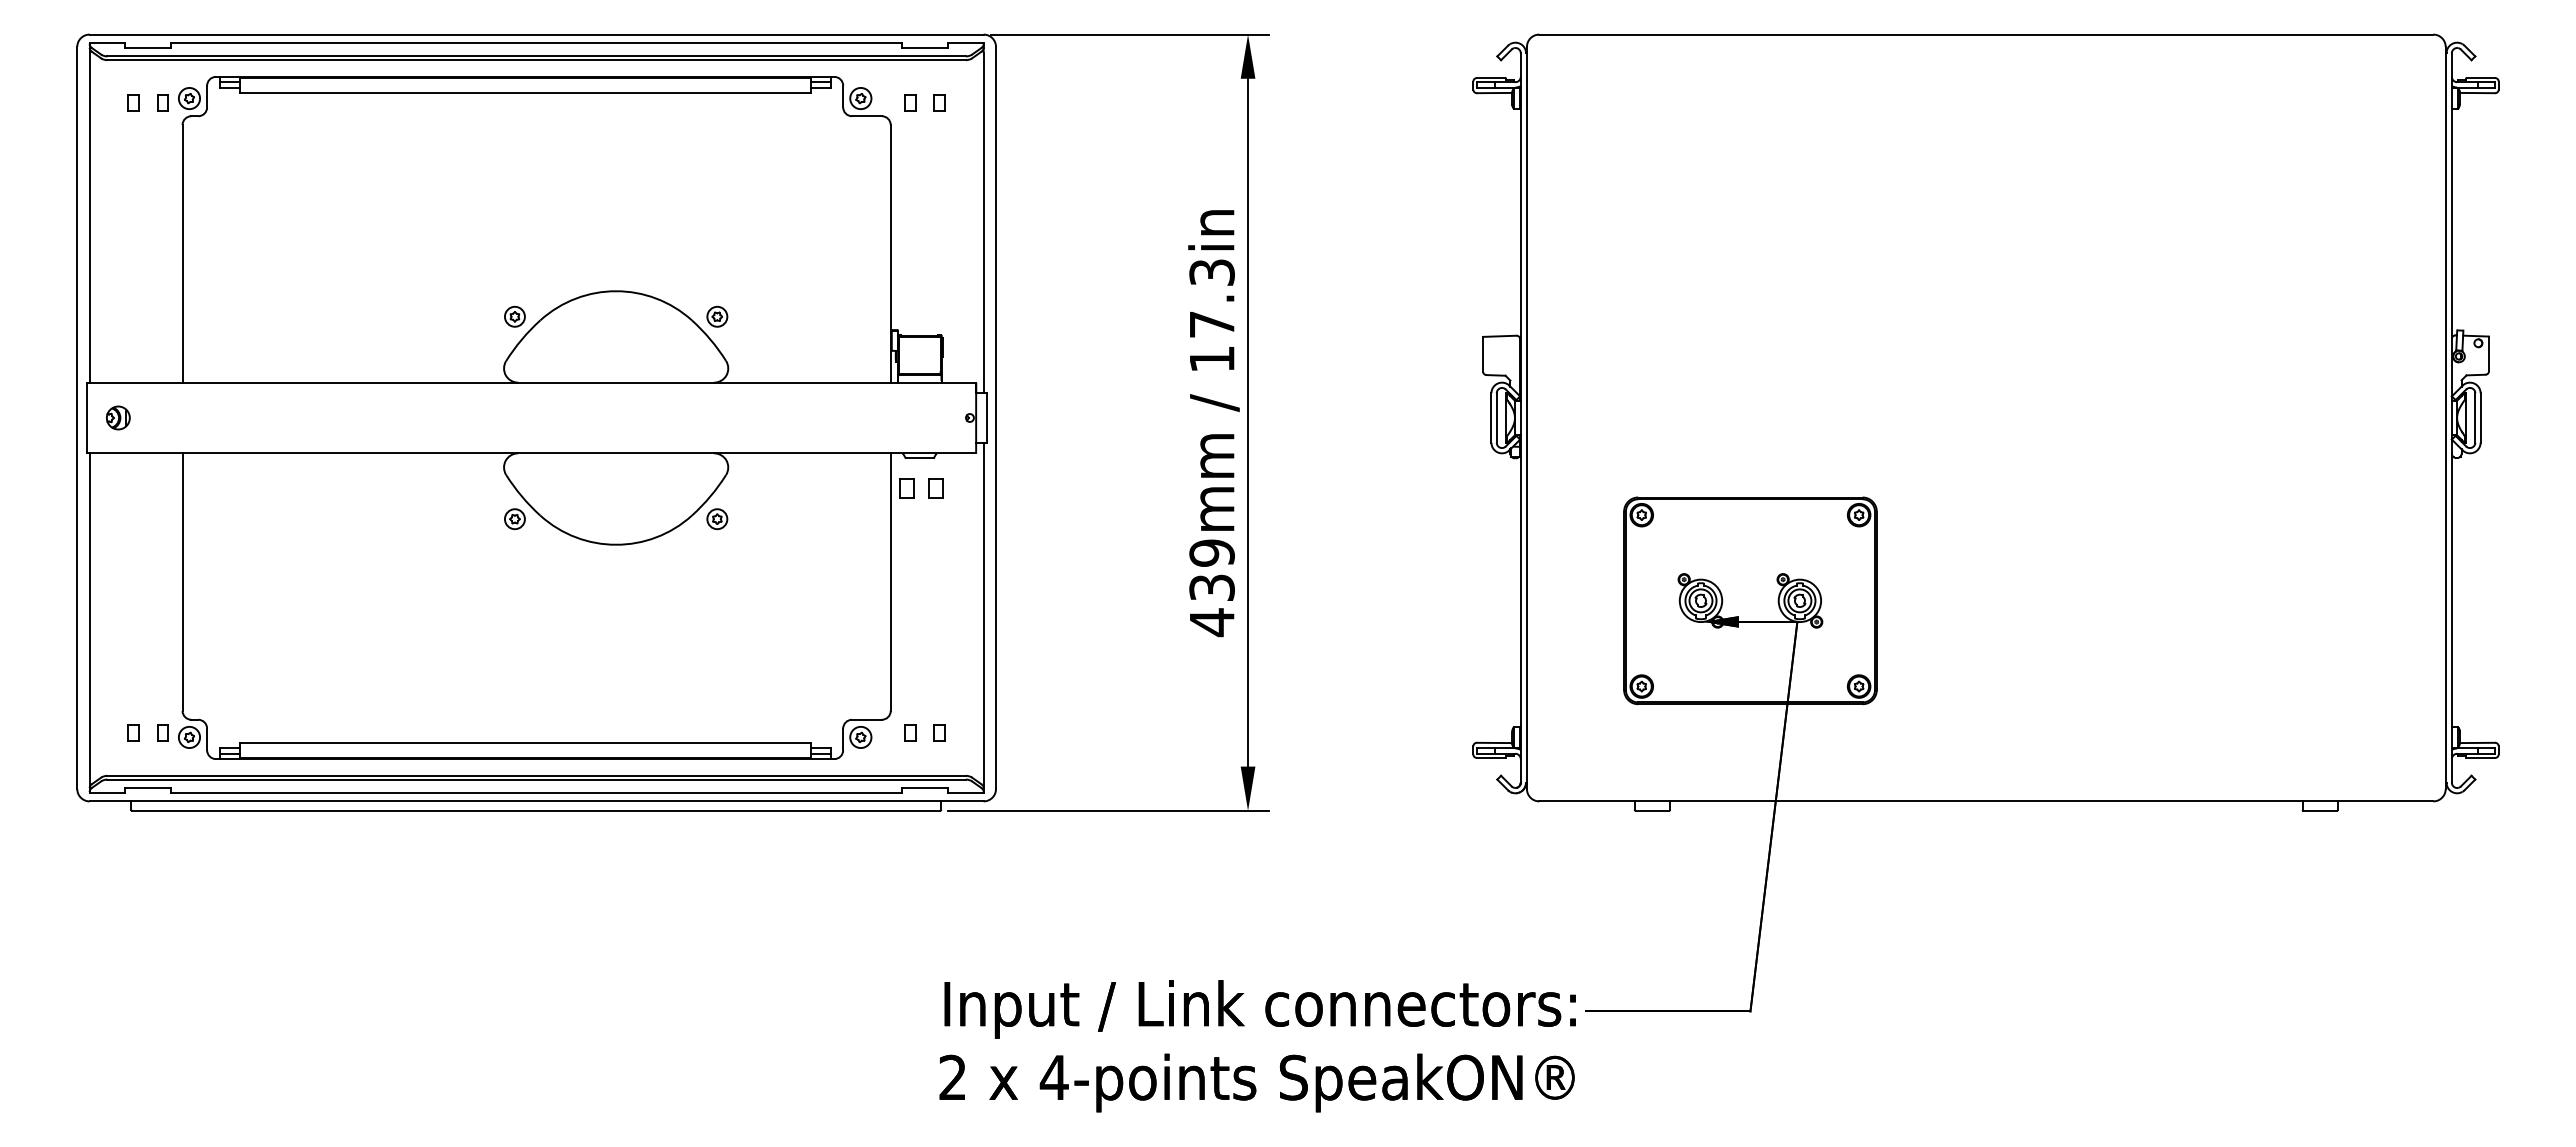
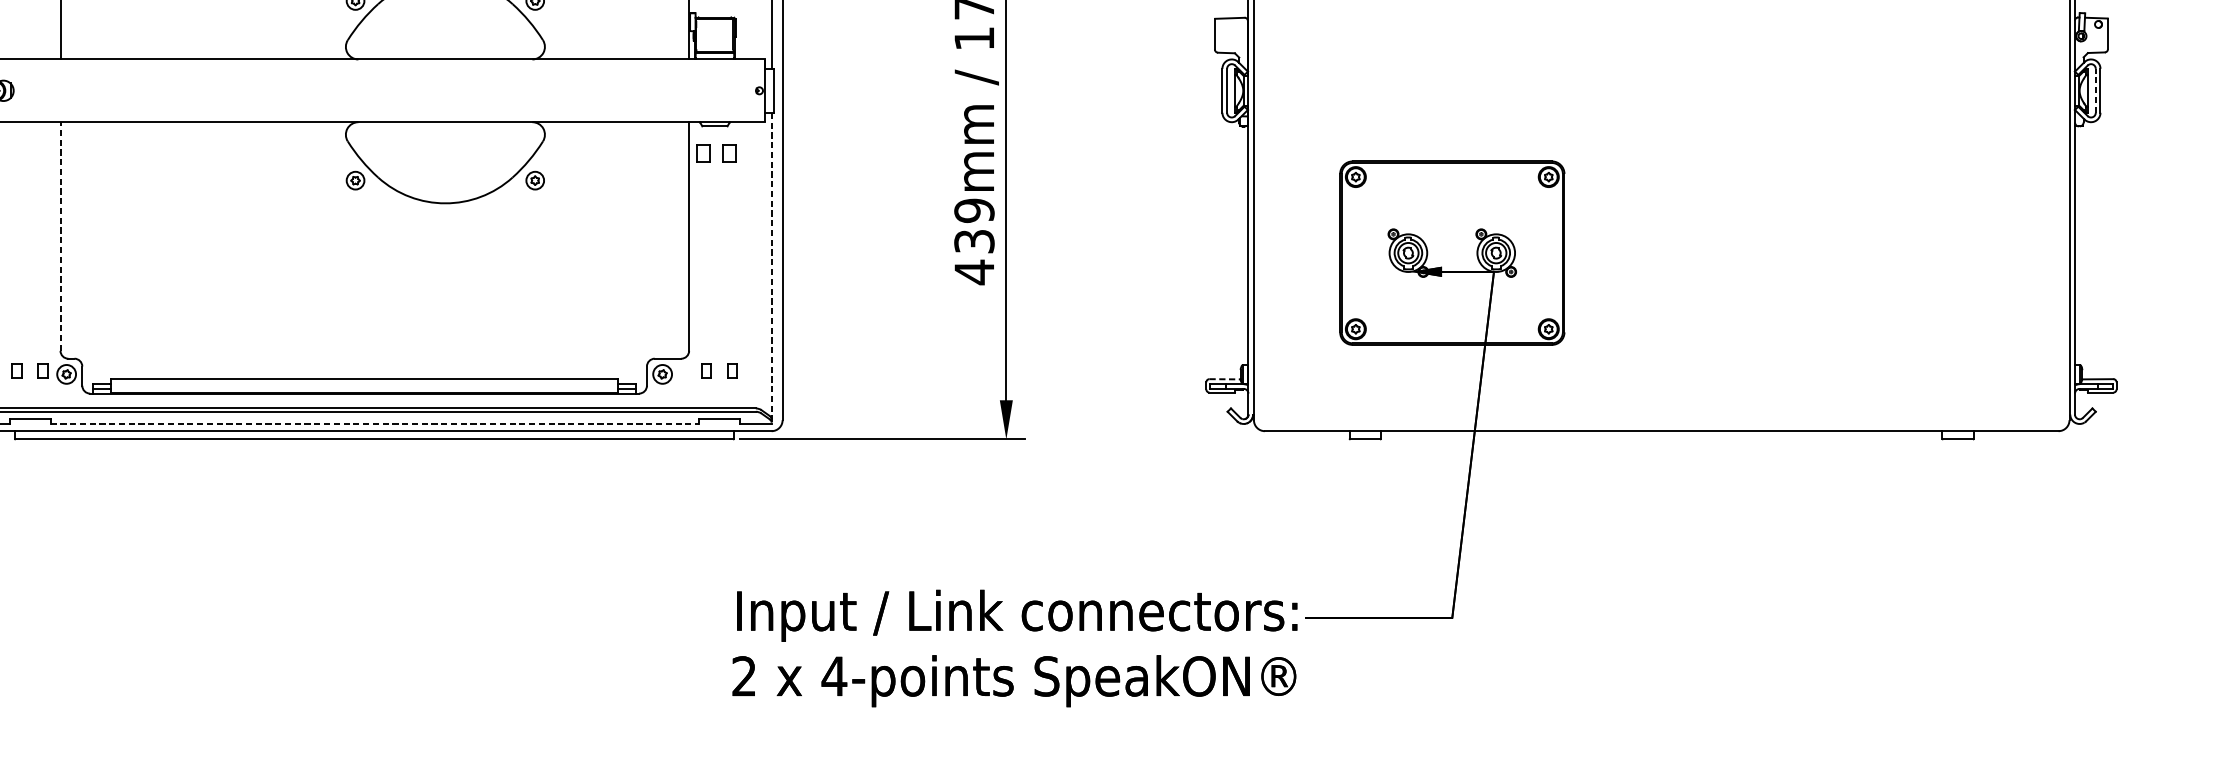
line: (2475, 418) -> (2095, 91), solid -> dashed
line: (182, 582) -> (60, 236), solid -> dashed
line: (983, 618) -> (771, 268), solid -> dashed
line: (1494, 742) -> (1225, 378), solid -> dashed
line: (537, 793) -> (375, 424), solid -> dashed

